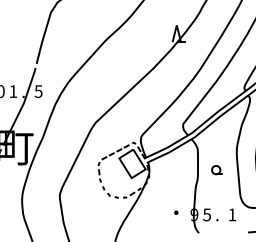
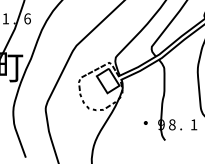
text: (38, 91) -> (27, 18), 5 -> 6
part: (216, 170) -> (180, 86), removed
text: (207, 214) -> (172, 124), 5 -> 8

